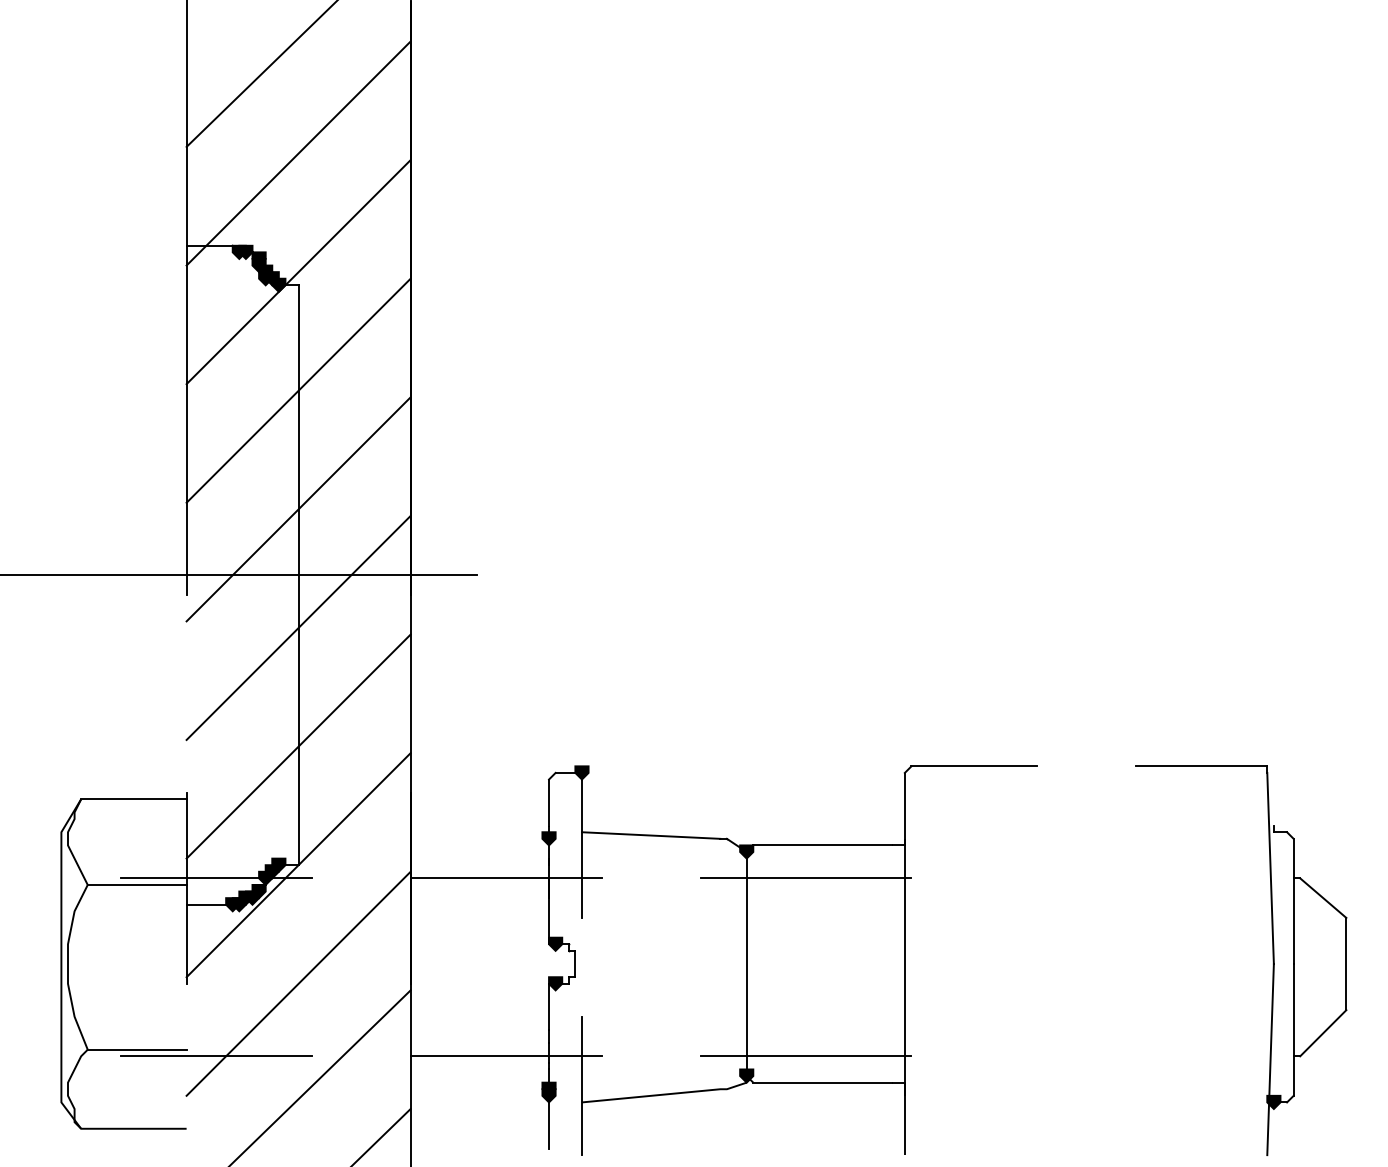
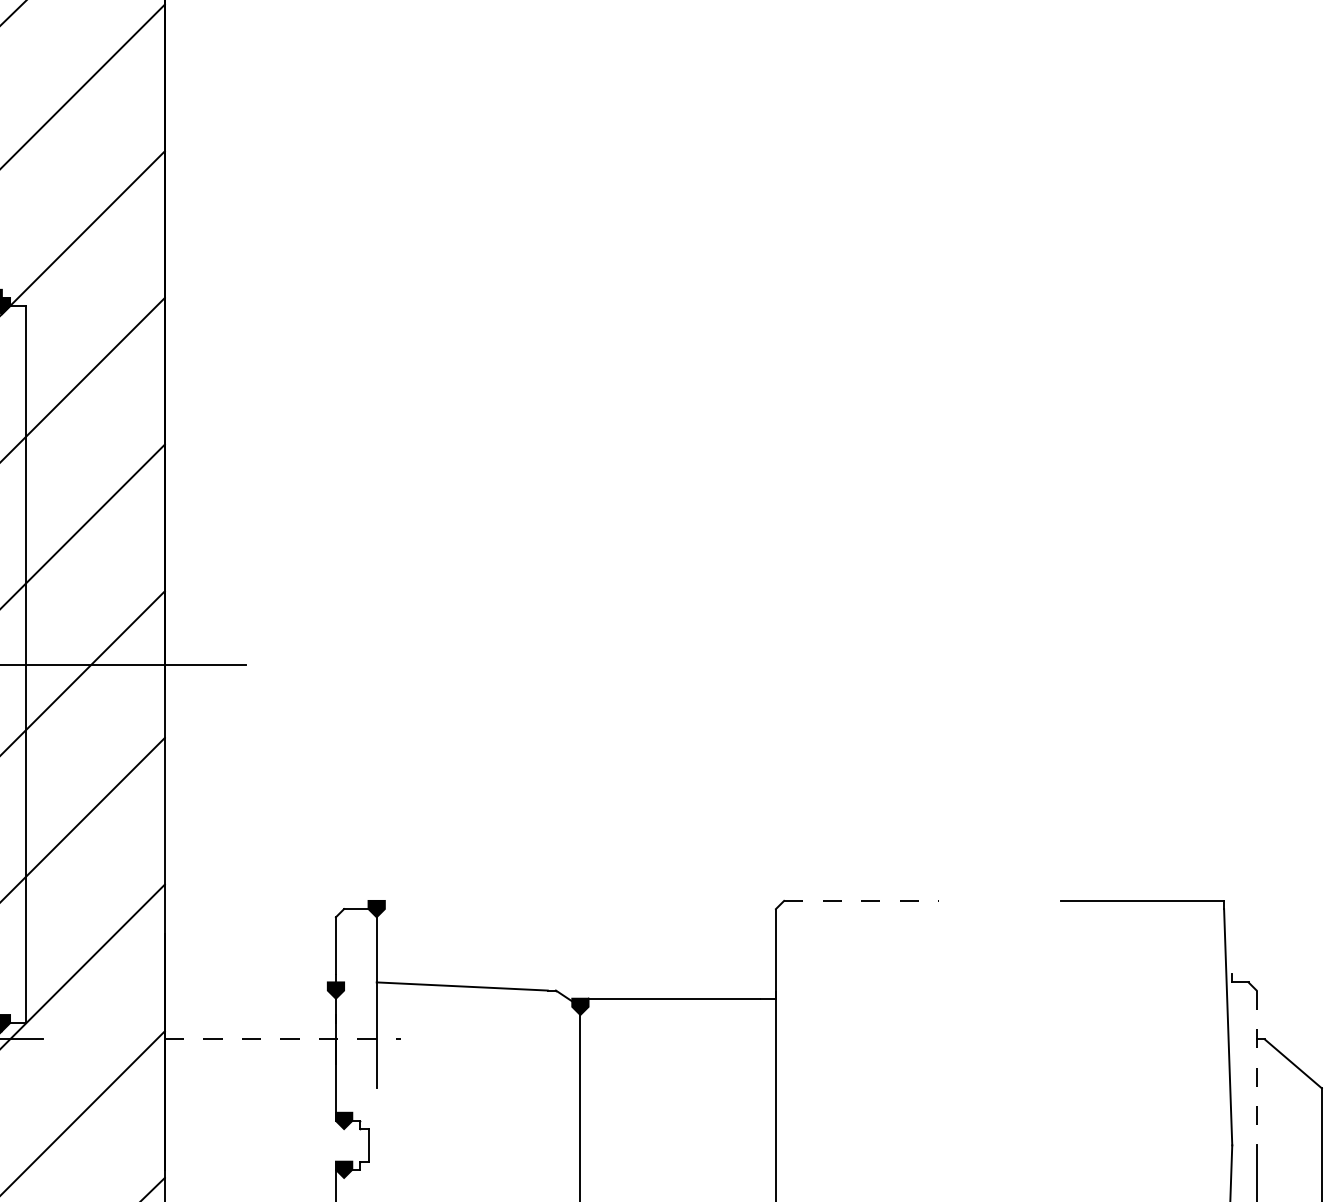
line: (974, 766) -> (862, 901), solid -> dashed
line: (506, 878) -> (283, 1039), solid -> dashed
line: (805, 878) -> (653, 1039), removed
line: (1293, 901) -> (1256, 1068), solid -> dashed

